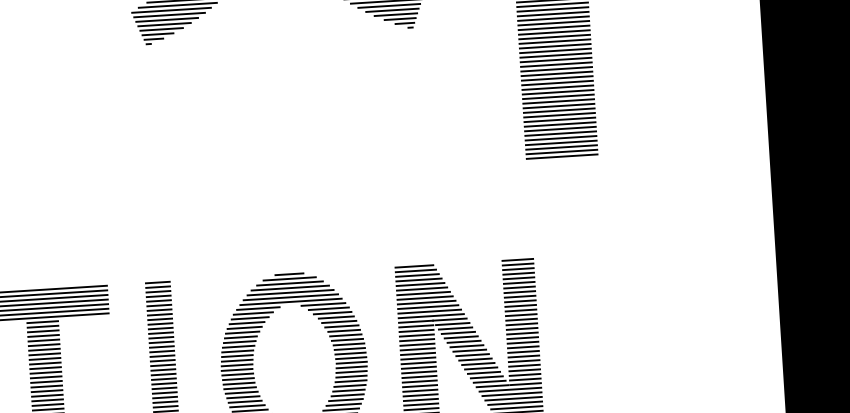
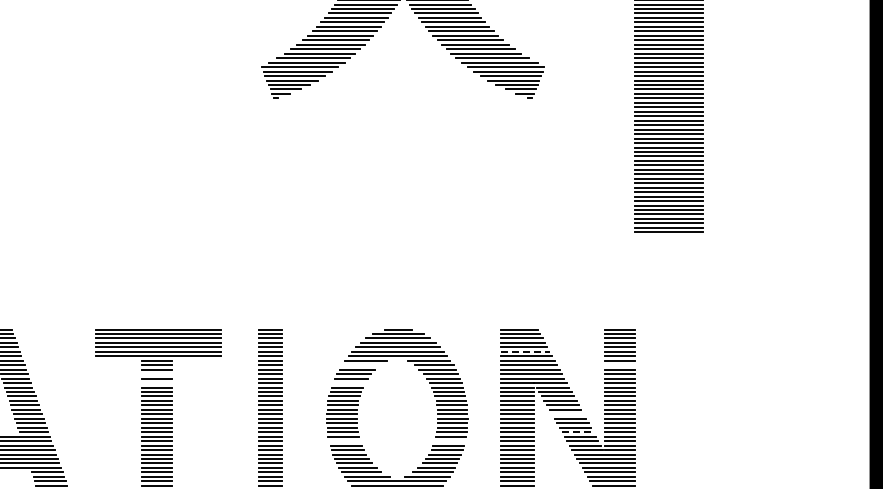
line: (423, 288) -> (526, 351), solid -> dashed
line: (519, 297) -> (619, 365), removed
line: (252, 313) -> (360, 365), removed
line: (242, 333) -> (349, 383), removed
line: (43, 336) -> (156, 374), removed
line: (44, 345) -> (156, 383), removed
line: (469, 350) -> (567, 414), removed
line: (480, 368) -> (577, 432), solid -> dashed
line: (349, 386) -> (449, 441), removed
line: (241, 393) -> (344, 441), removed

